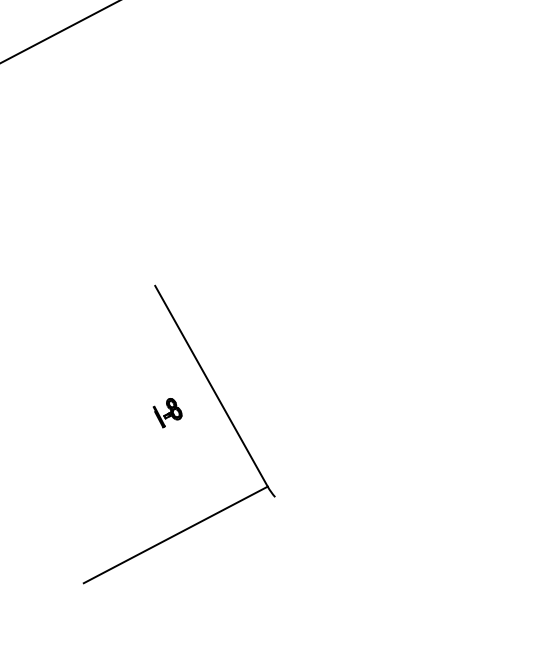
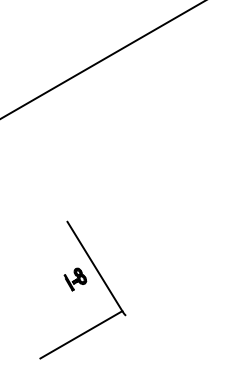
part: (167, 413) -> (75, 279), size x1.67

